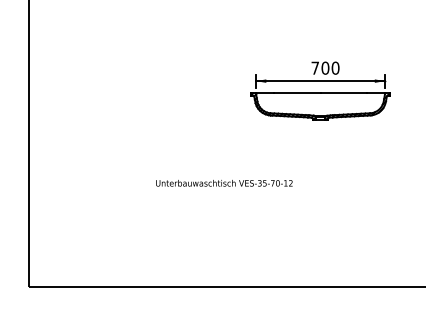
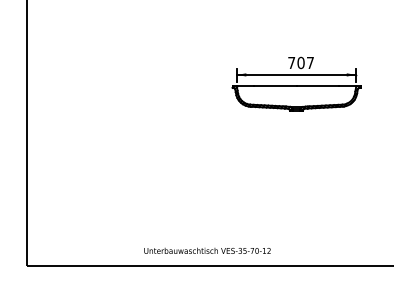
text: (335, 67) -> (310, 62), 700 -> 707
text: (224, 183) -> (207, 251), moved

